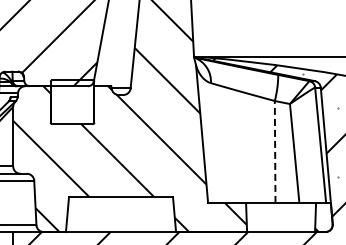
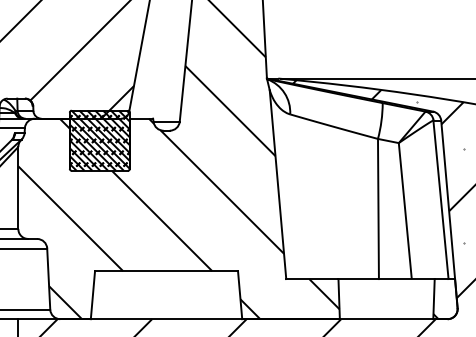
hatch: (72, 102) -> (99, 141), added
line: (275, 151) -> (378, 208), dashed -> solid

